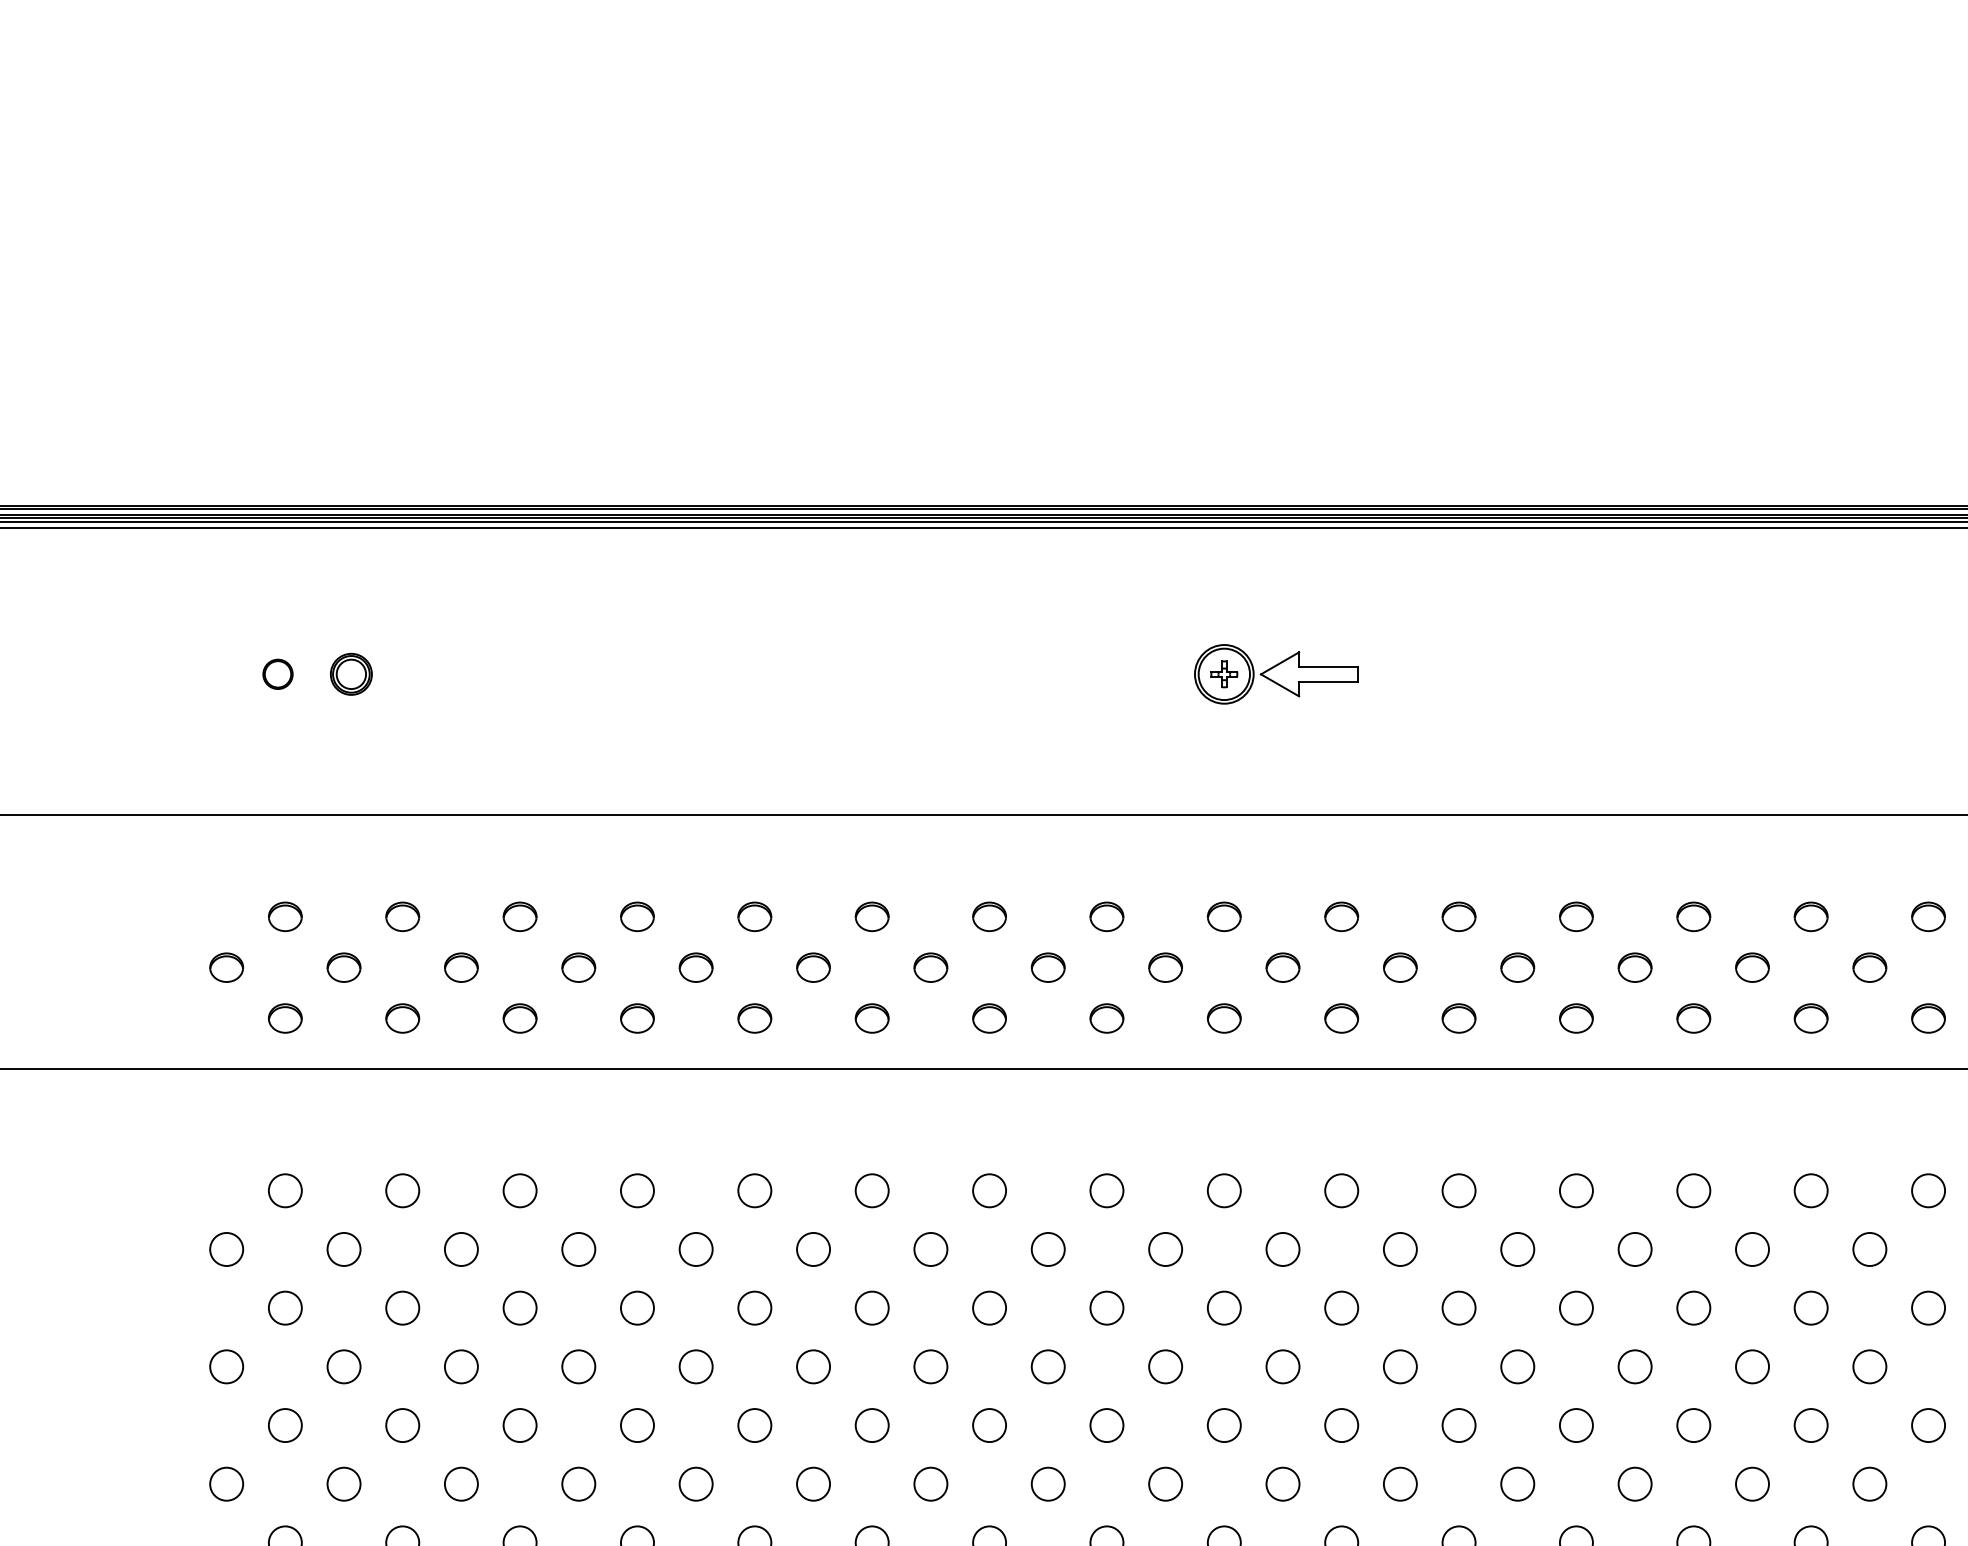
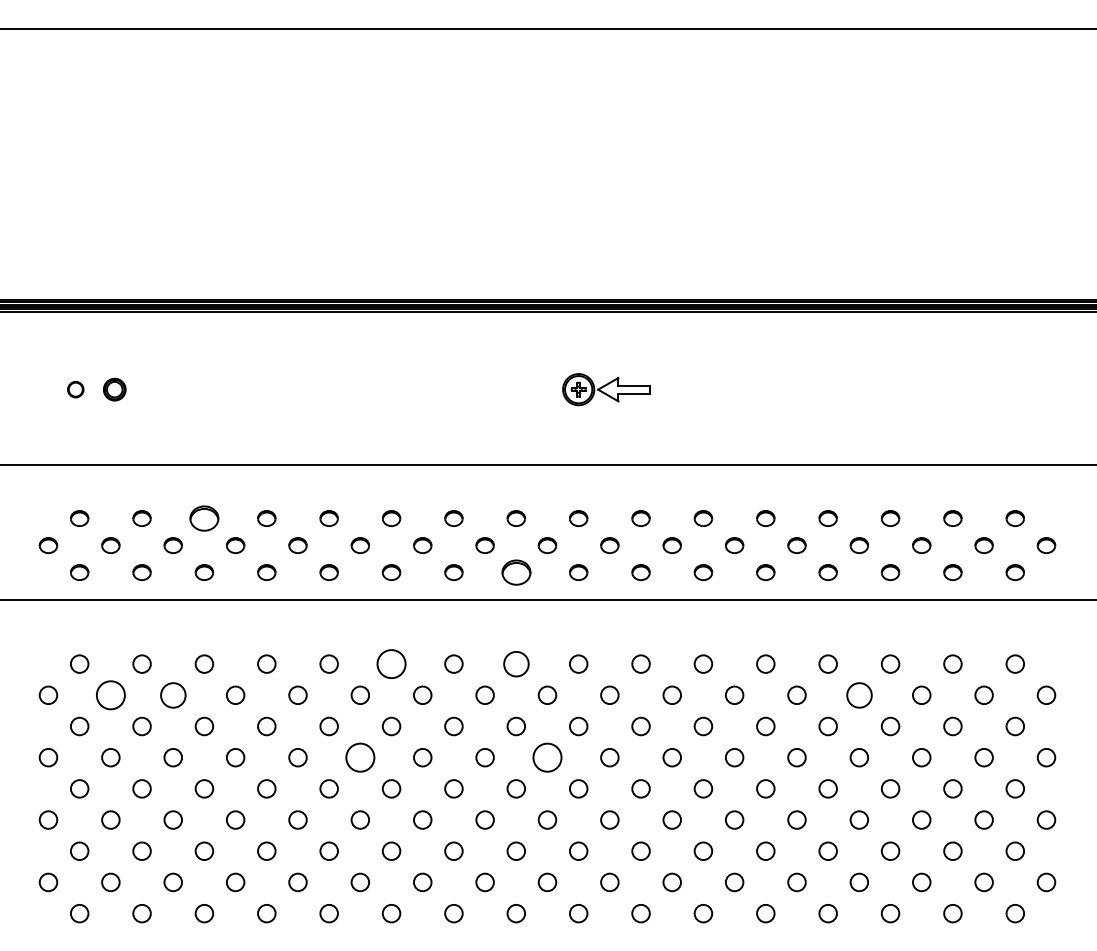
part: (520, 916) -> (204, 518), size x1.6
part: (1105, 1018) -> (515, 572), size x1.6
circle: (872, 1189) -> (391, 663), size x1.6
circle: (1105, 1189) -> (515, 663), size x1.4
circle: (460, 1247) -> (172, 694), size x1.4
circle: (1750, 1247) -> (858, 694), size x1.4
circle: (343, 1249) -> (110, 695), size x1.6
circle: (813, 1366) -> (360, 757), size x1.6
circle: (1165, 1366) -> (547, 757), size x1.6

